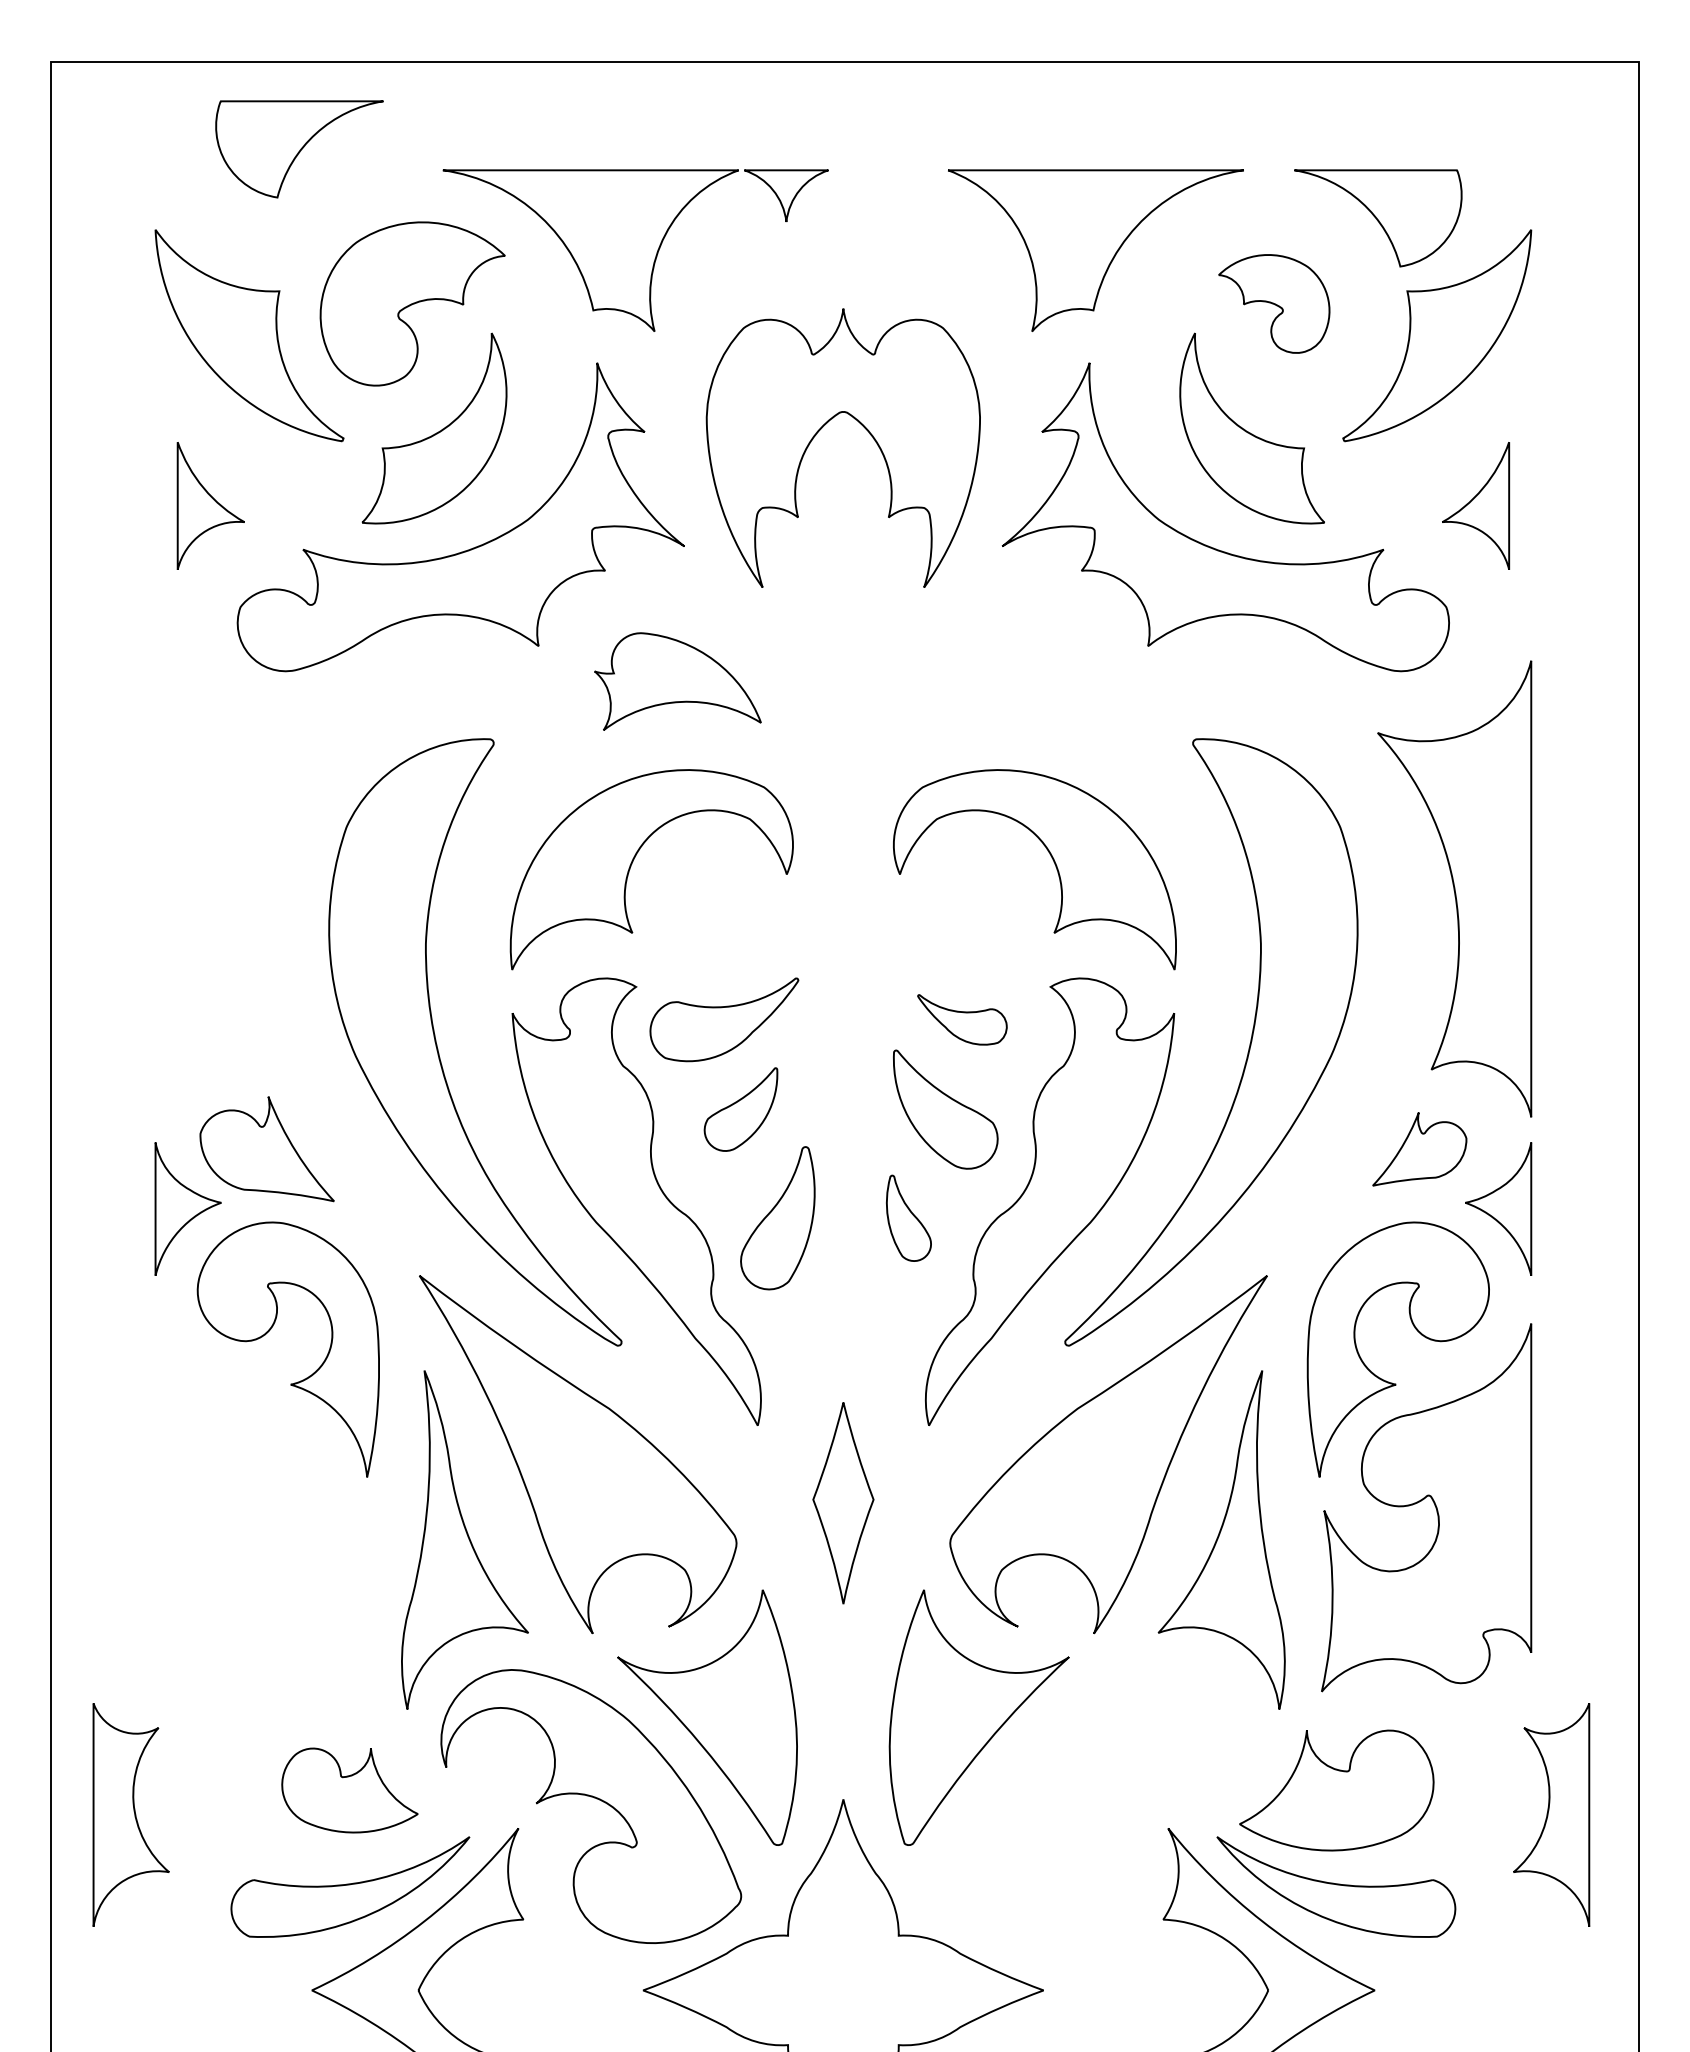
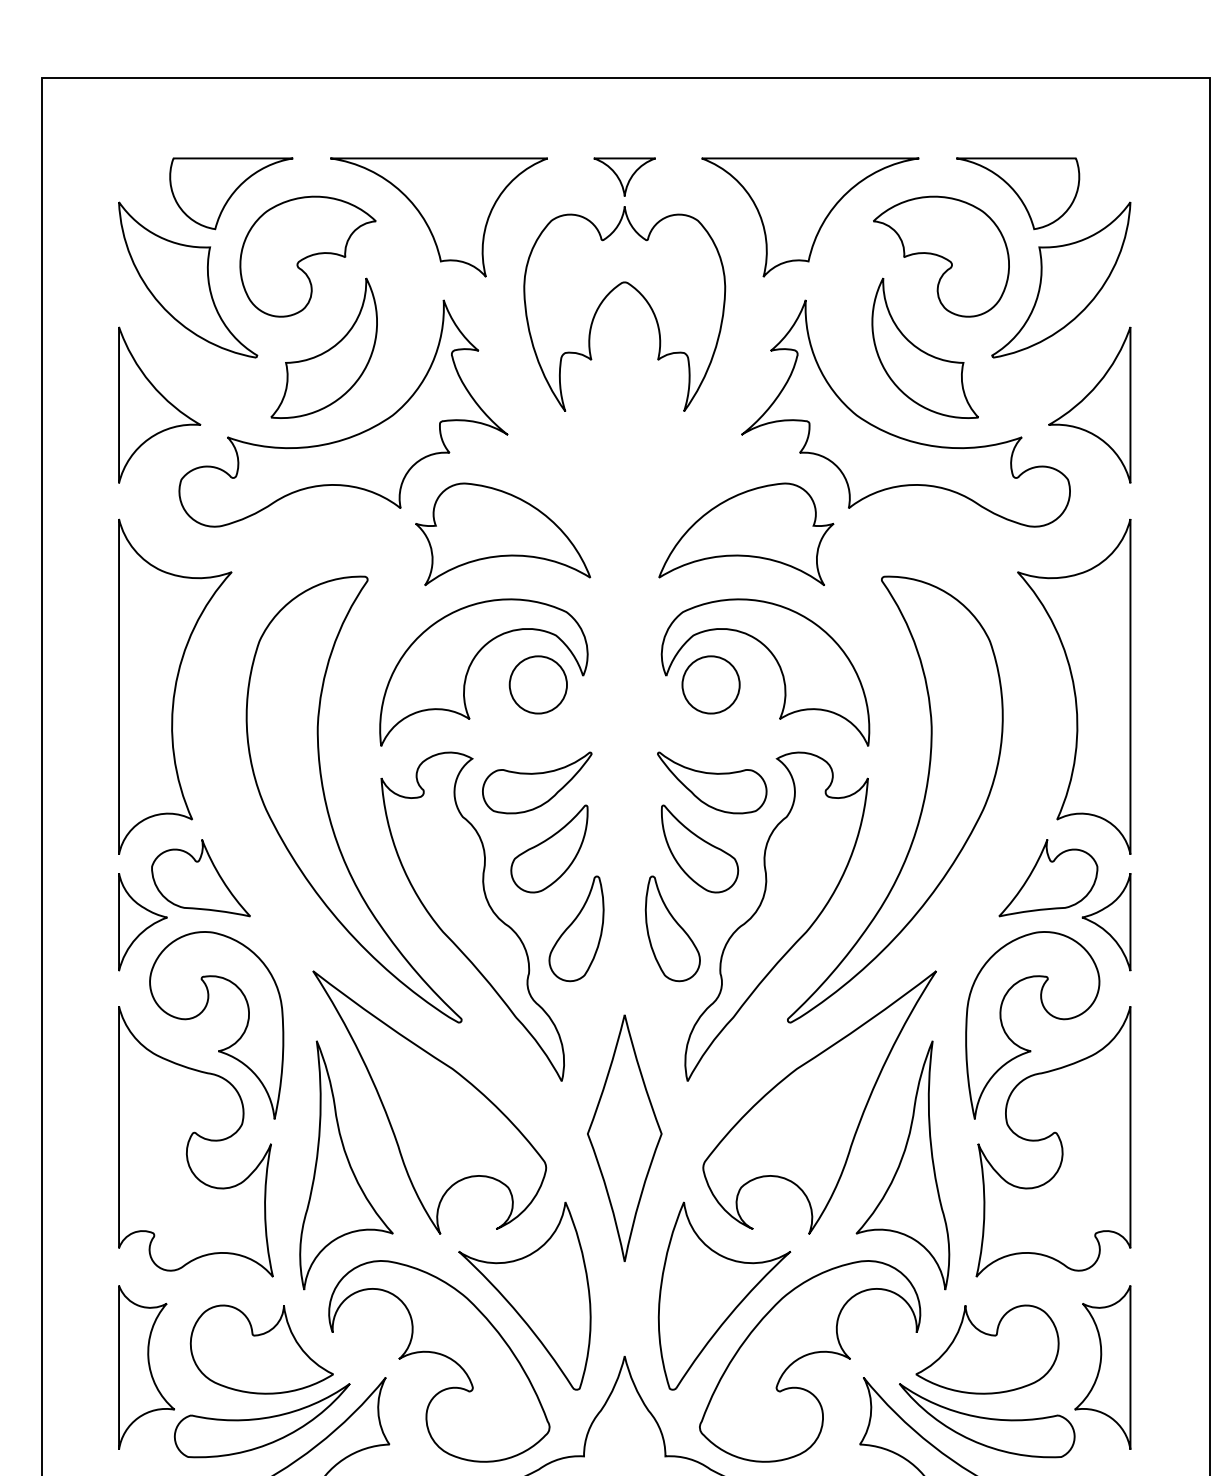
part: (299, 149) -> (231, 193), moved
part: (786, 195) -> (624, 176), moved
part: (1274, 303) -> (941, 256), size x1.67
part: (823, 427) -> (610, 293), moved
part: (210, 505) -> (159, 404), size x1.67
part: (1475, 505) -> (1089, 404), size x1.67
part: (677, 681) -> (502, 534), size x1.43
part: (1008, 681) -> (746, 534), added
part: (725, 886) -> (538, 684), added
part: (960, 886) -> (710, 684), added
part: (231, 888) -> (174, 686), added
part: (962, 1019) -> (712, 782), size x1.67
part: (740, 1109) -> (549, 848), size x1.43
part: (1419, 1149) -> (1048, 878), size x1.43
part: (908, 1218) -> (672, 929), size x1.67
part: (253, 1503) -> (191, 1138), added
part: (843, 1503) -> (624, 1138), size x1.67
part: (349, 1790) -> (261, 1349), size x1.43
part: (1092, 1798) -> (807, 1355), added
part: (130, 1814) -> (146, 1367), moved
part: (1551, 1814) -> (1102, 1367), moved

